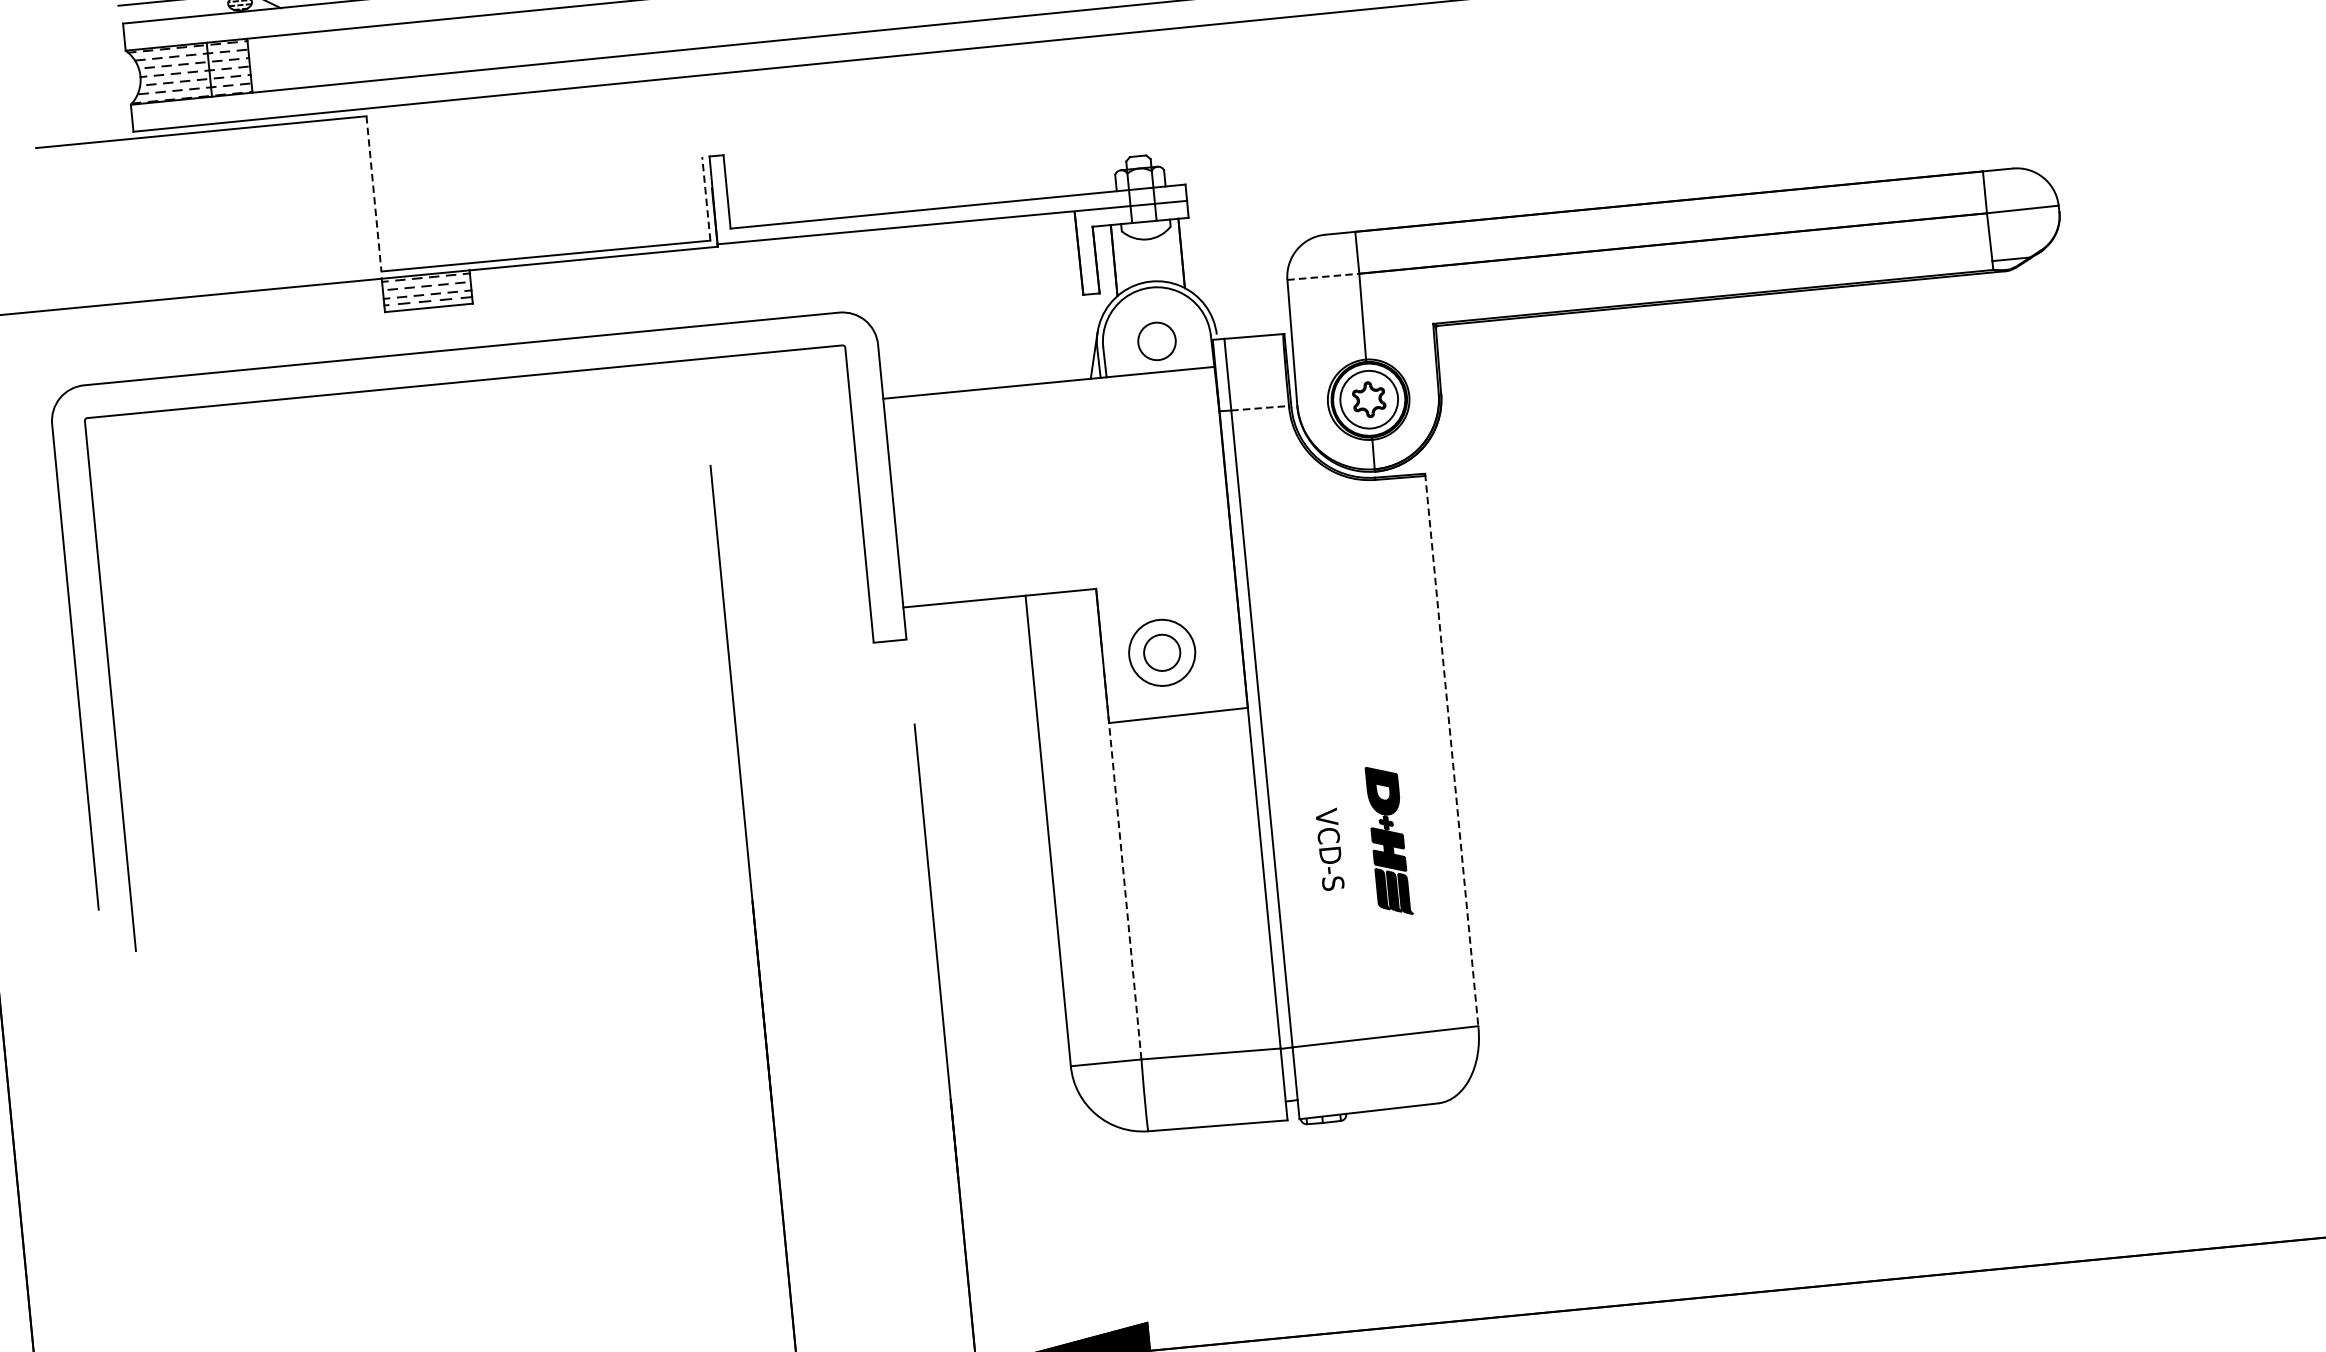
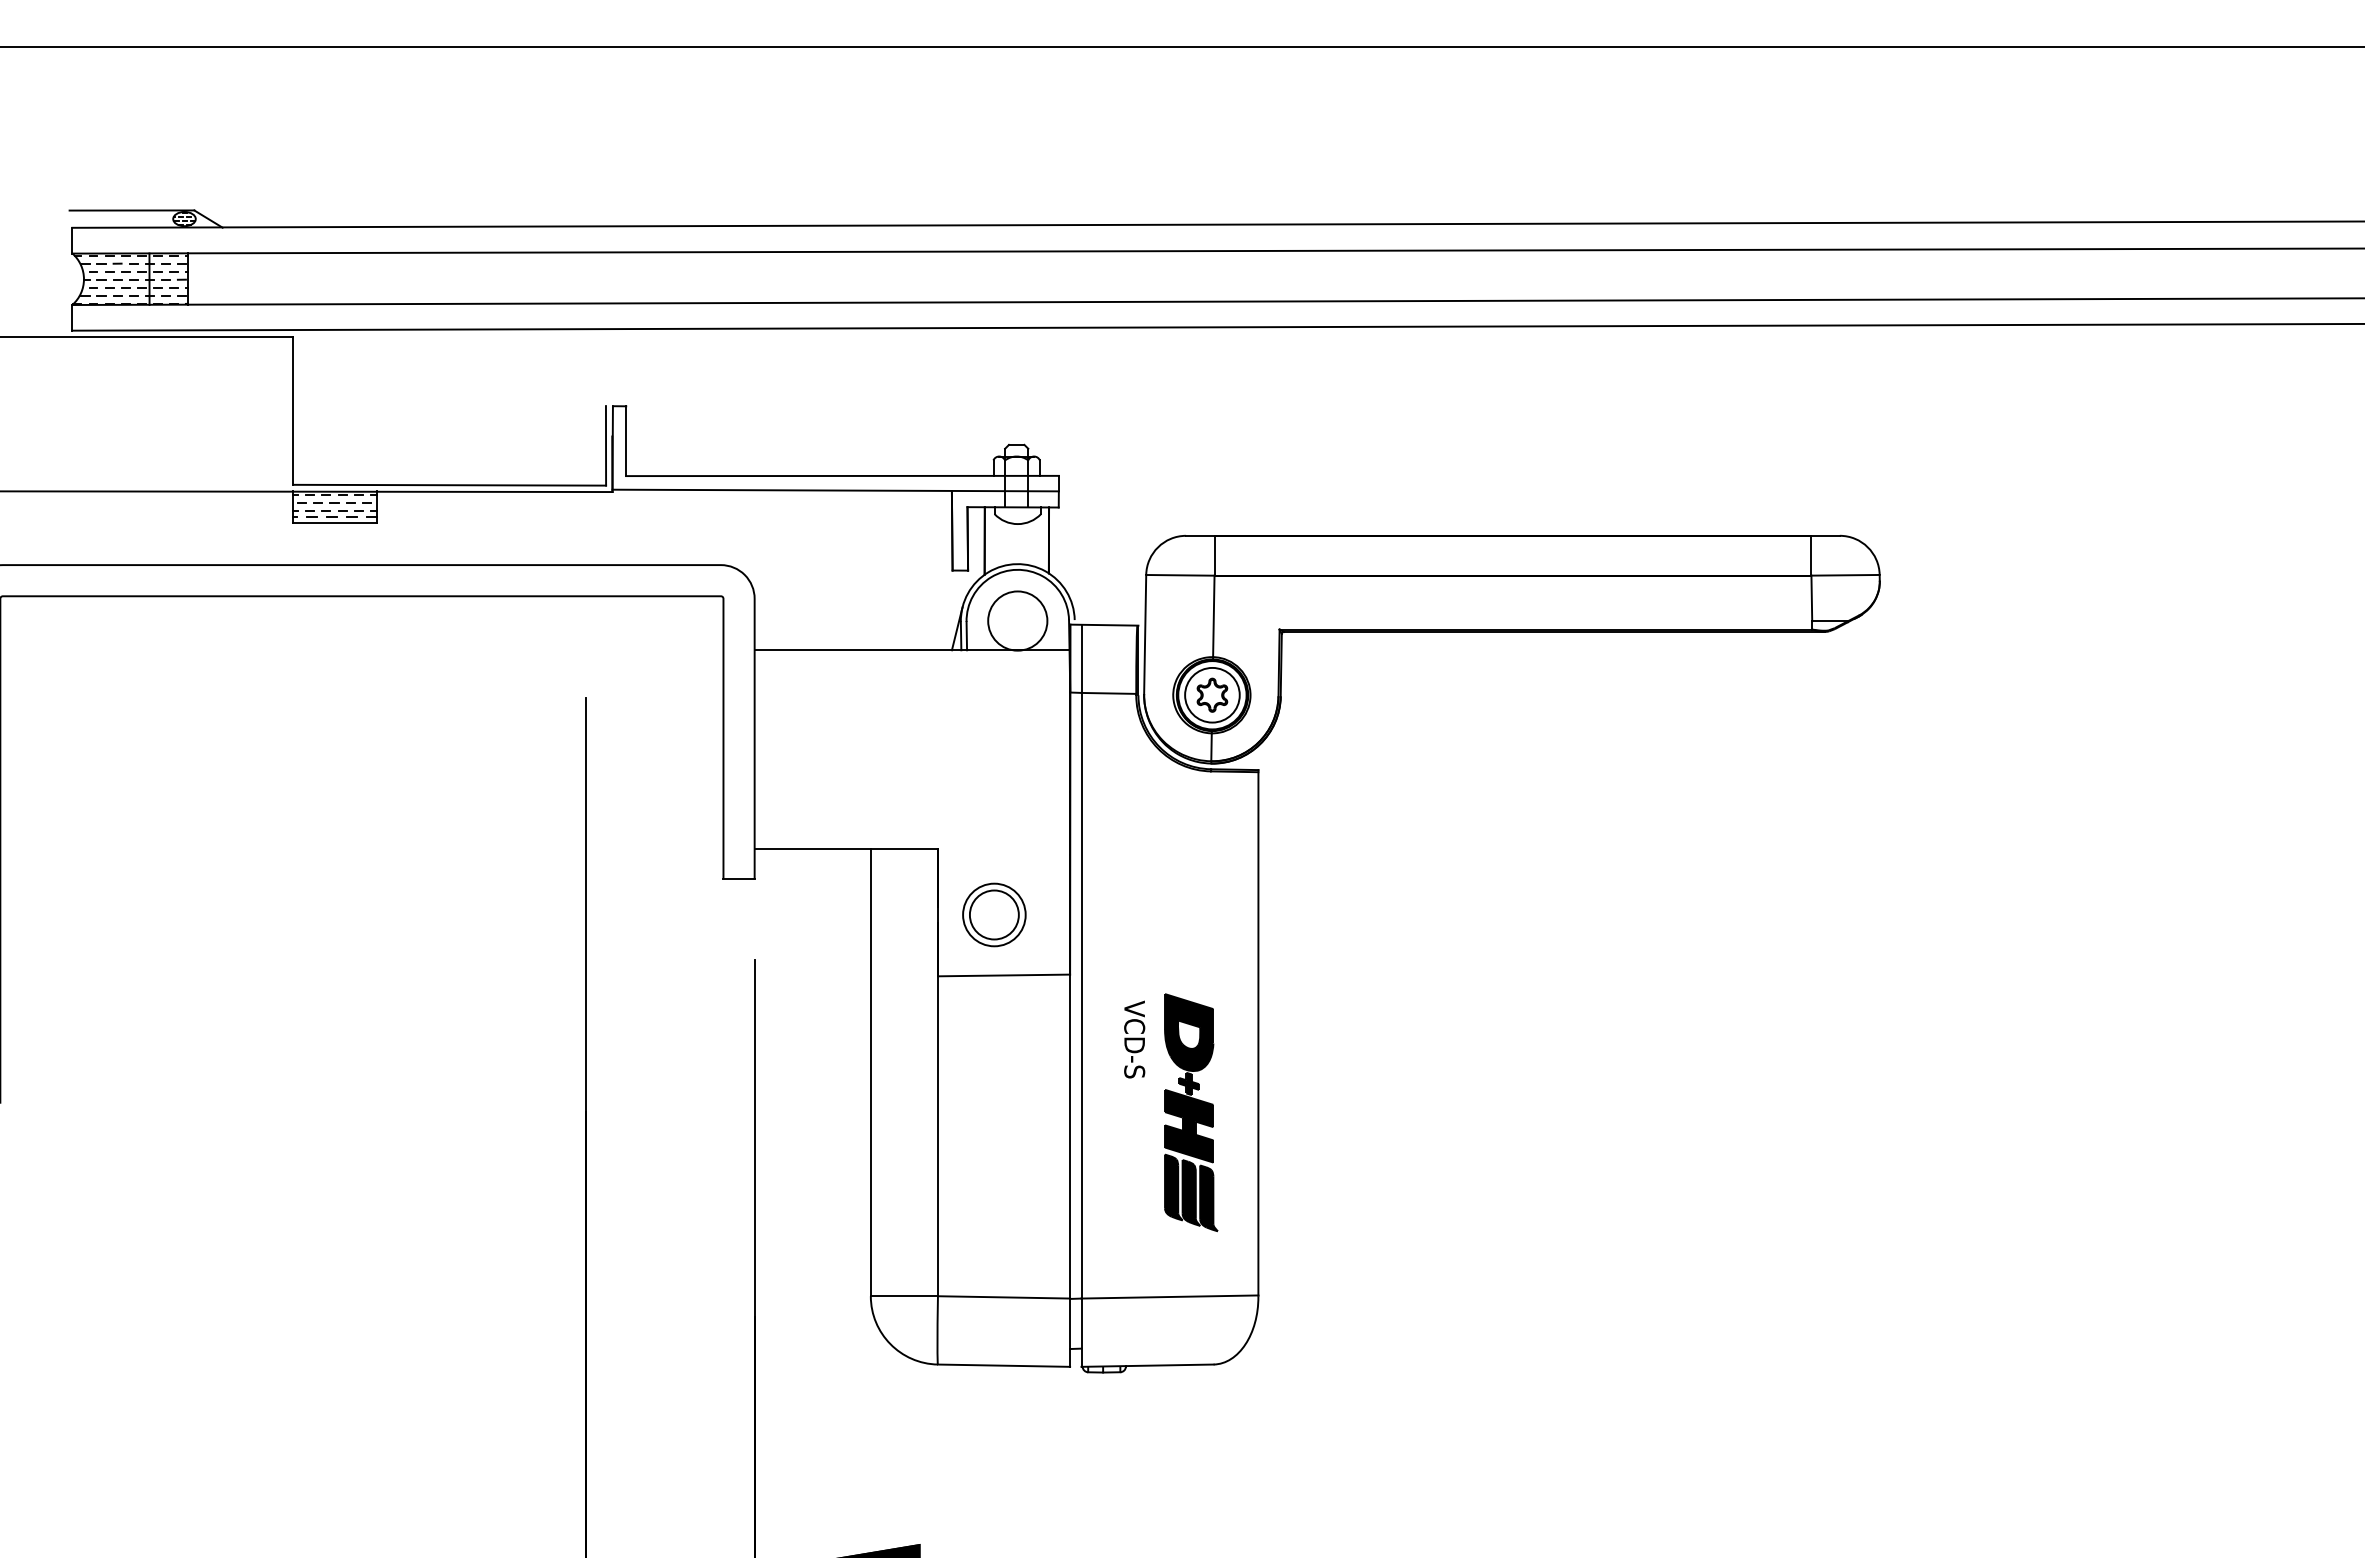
line: (374, 193) -> (293, 410), dashed -> solid
line: (706, 198) -> (606, 445), dashed -> solid
line: (1323, 277) -> (1180, 575), dashed -> solid
circle: (1156, 340) -> (1017, 620), size x1.67
line: (1260, 408) -> (1109, 693), dashed -> solid
circle: (1161, 652) -> (993, 914), size x1.43
line: (1451, 749) -> (1258, 1032), dashed -> solid
part: (1389, 840) -> (1191, 1112), size x1.67
text: (1329, 849) -> (1134, 1039), moved
line: (1122, 863) -> (937, 1109), dashed -> solid

